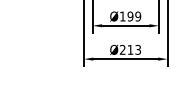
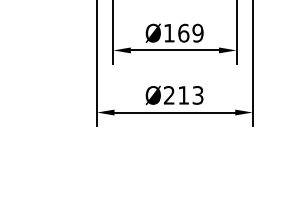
text: (130, 16) -> (183, 33), Ø199 -> Ø169

